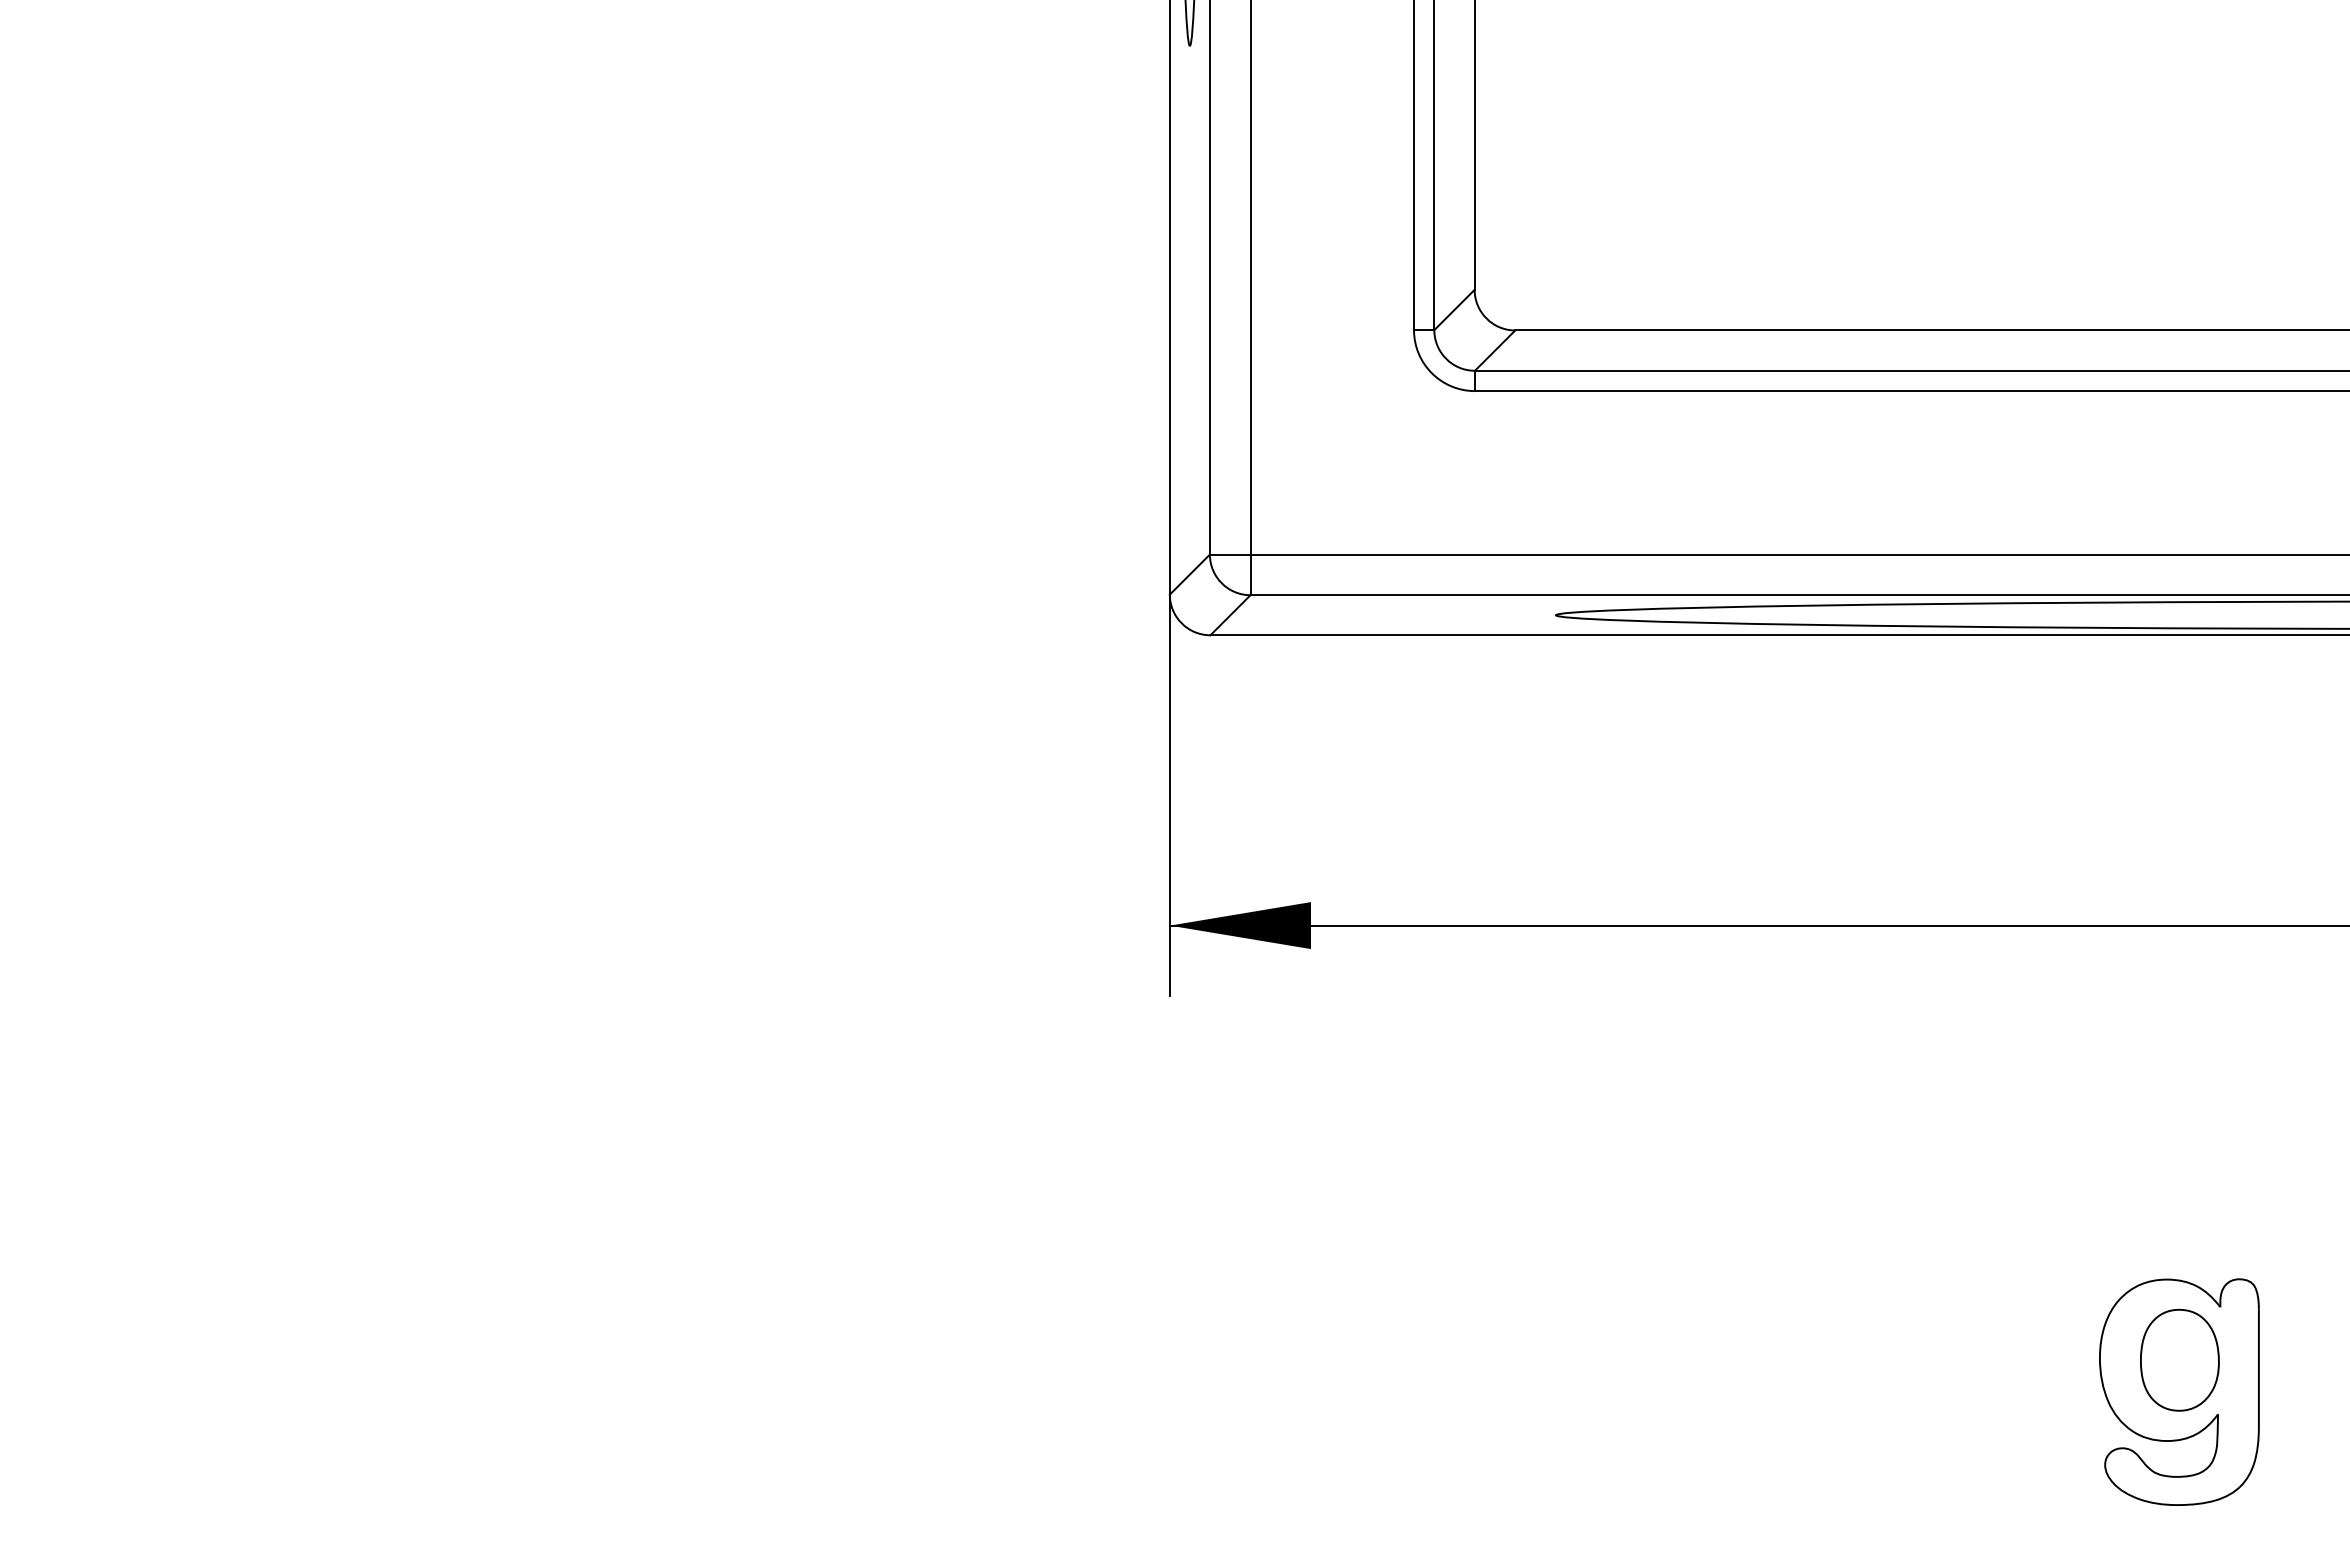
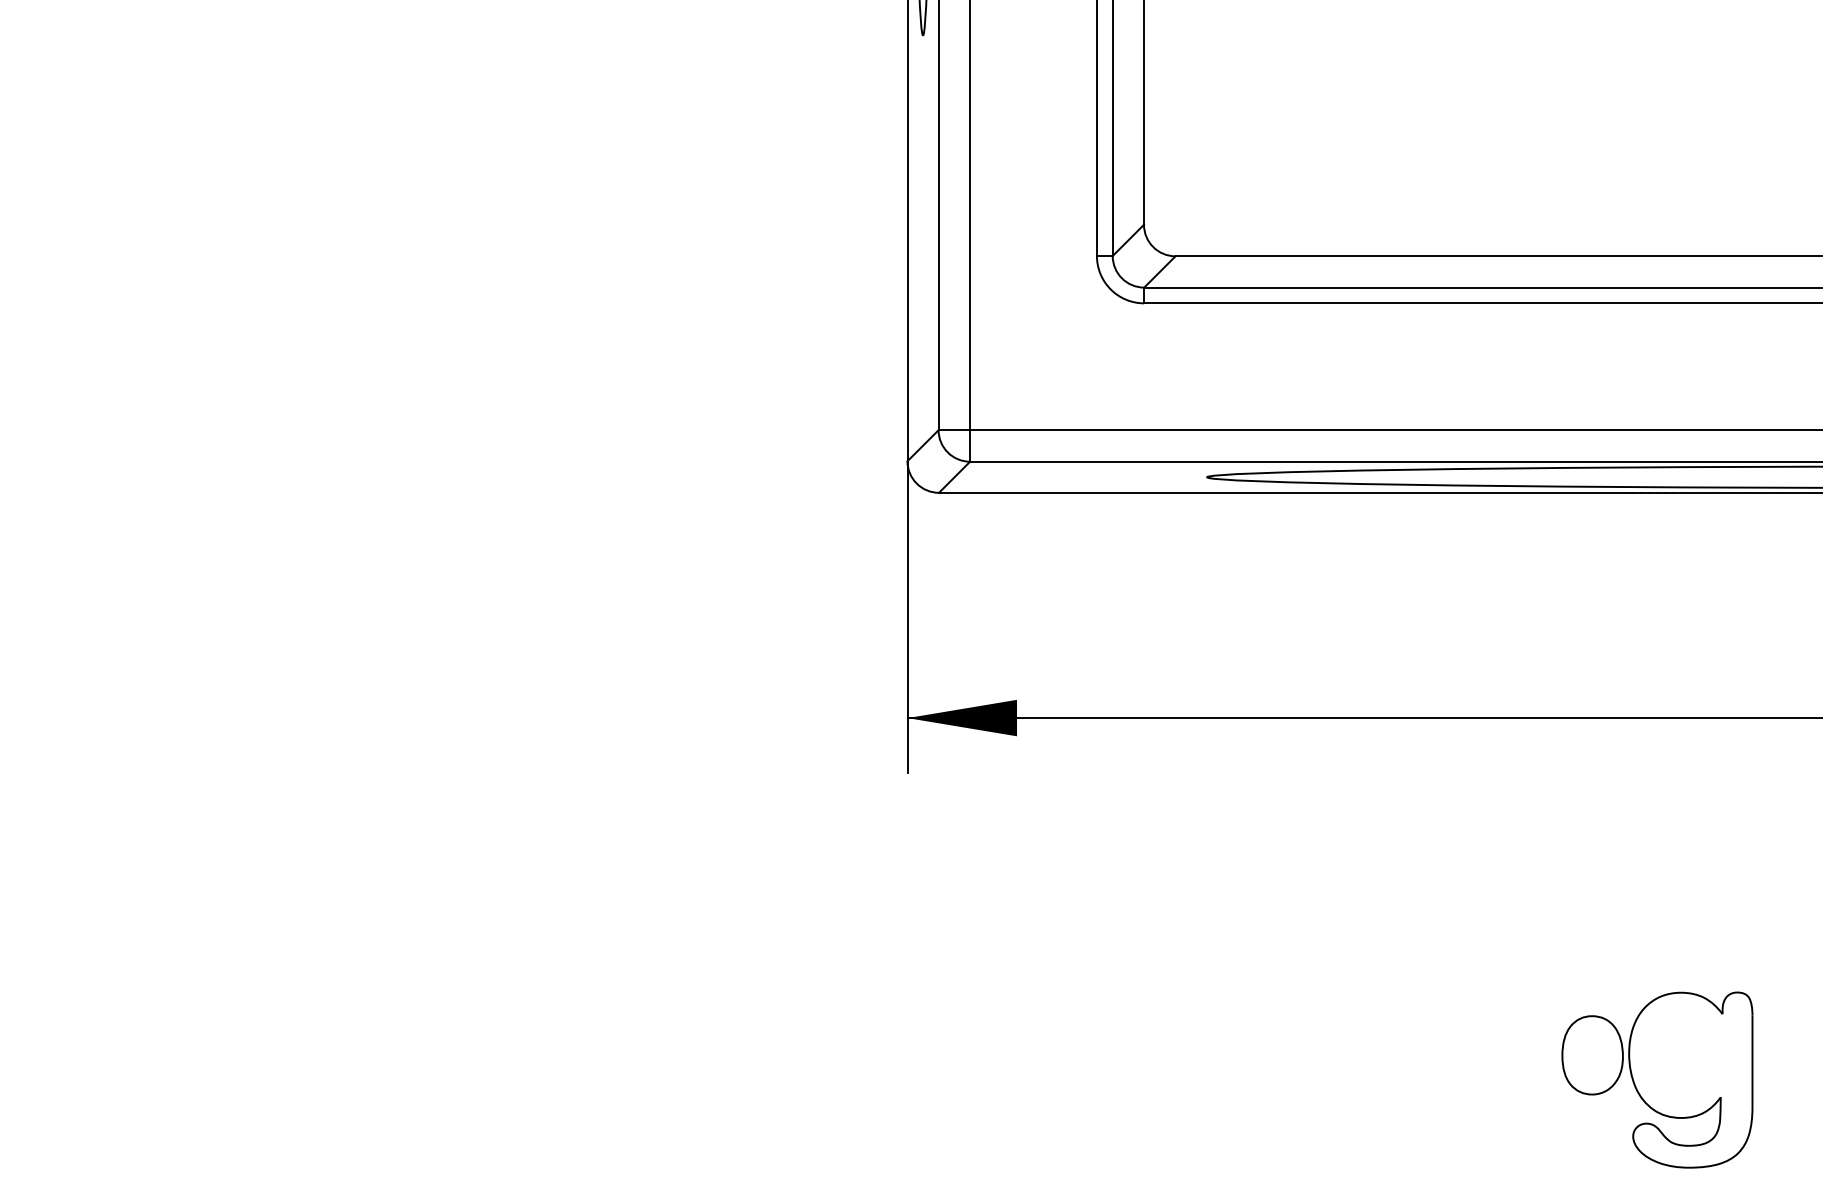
part: (2179, 1359) -> (1592, 1054), moved

